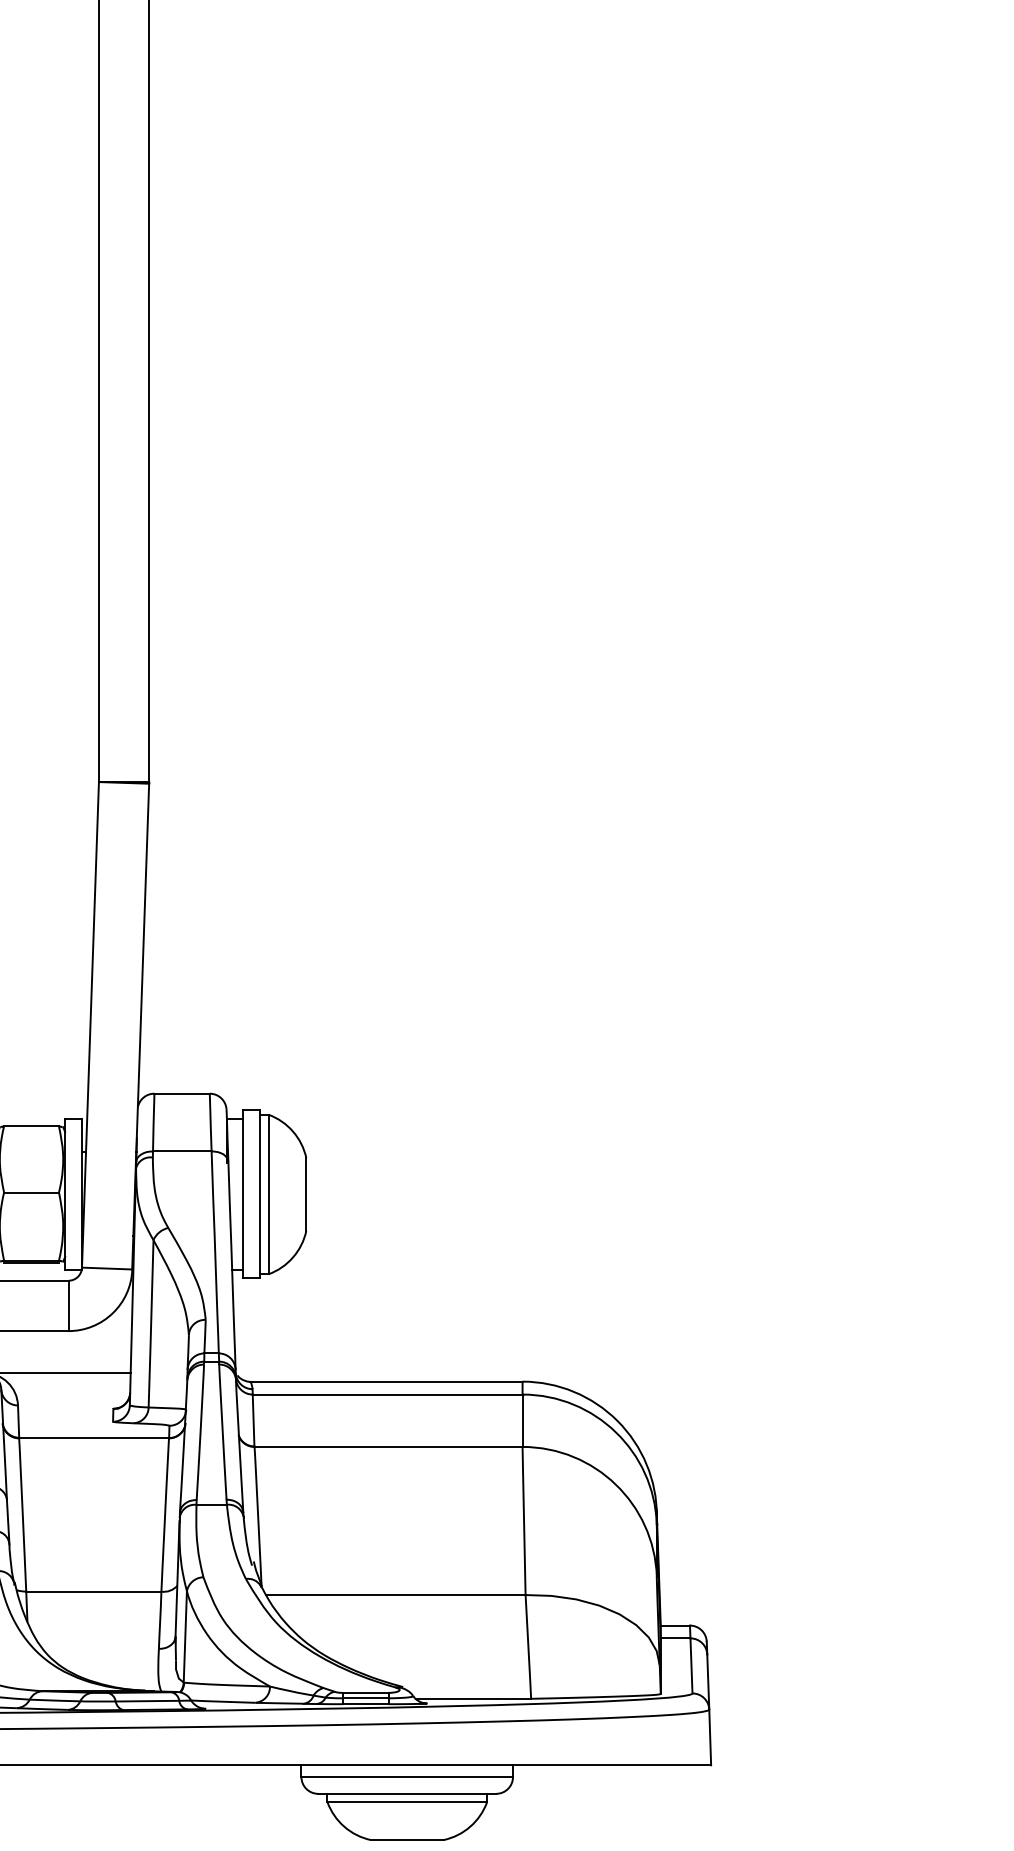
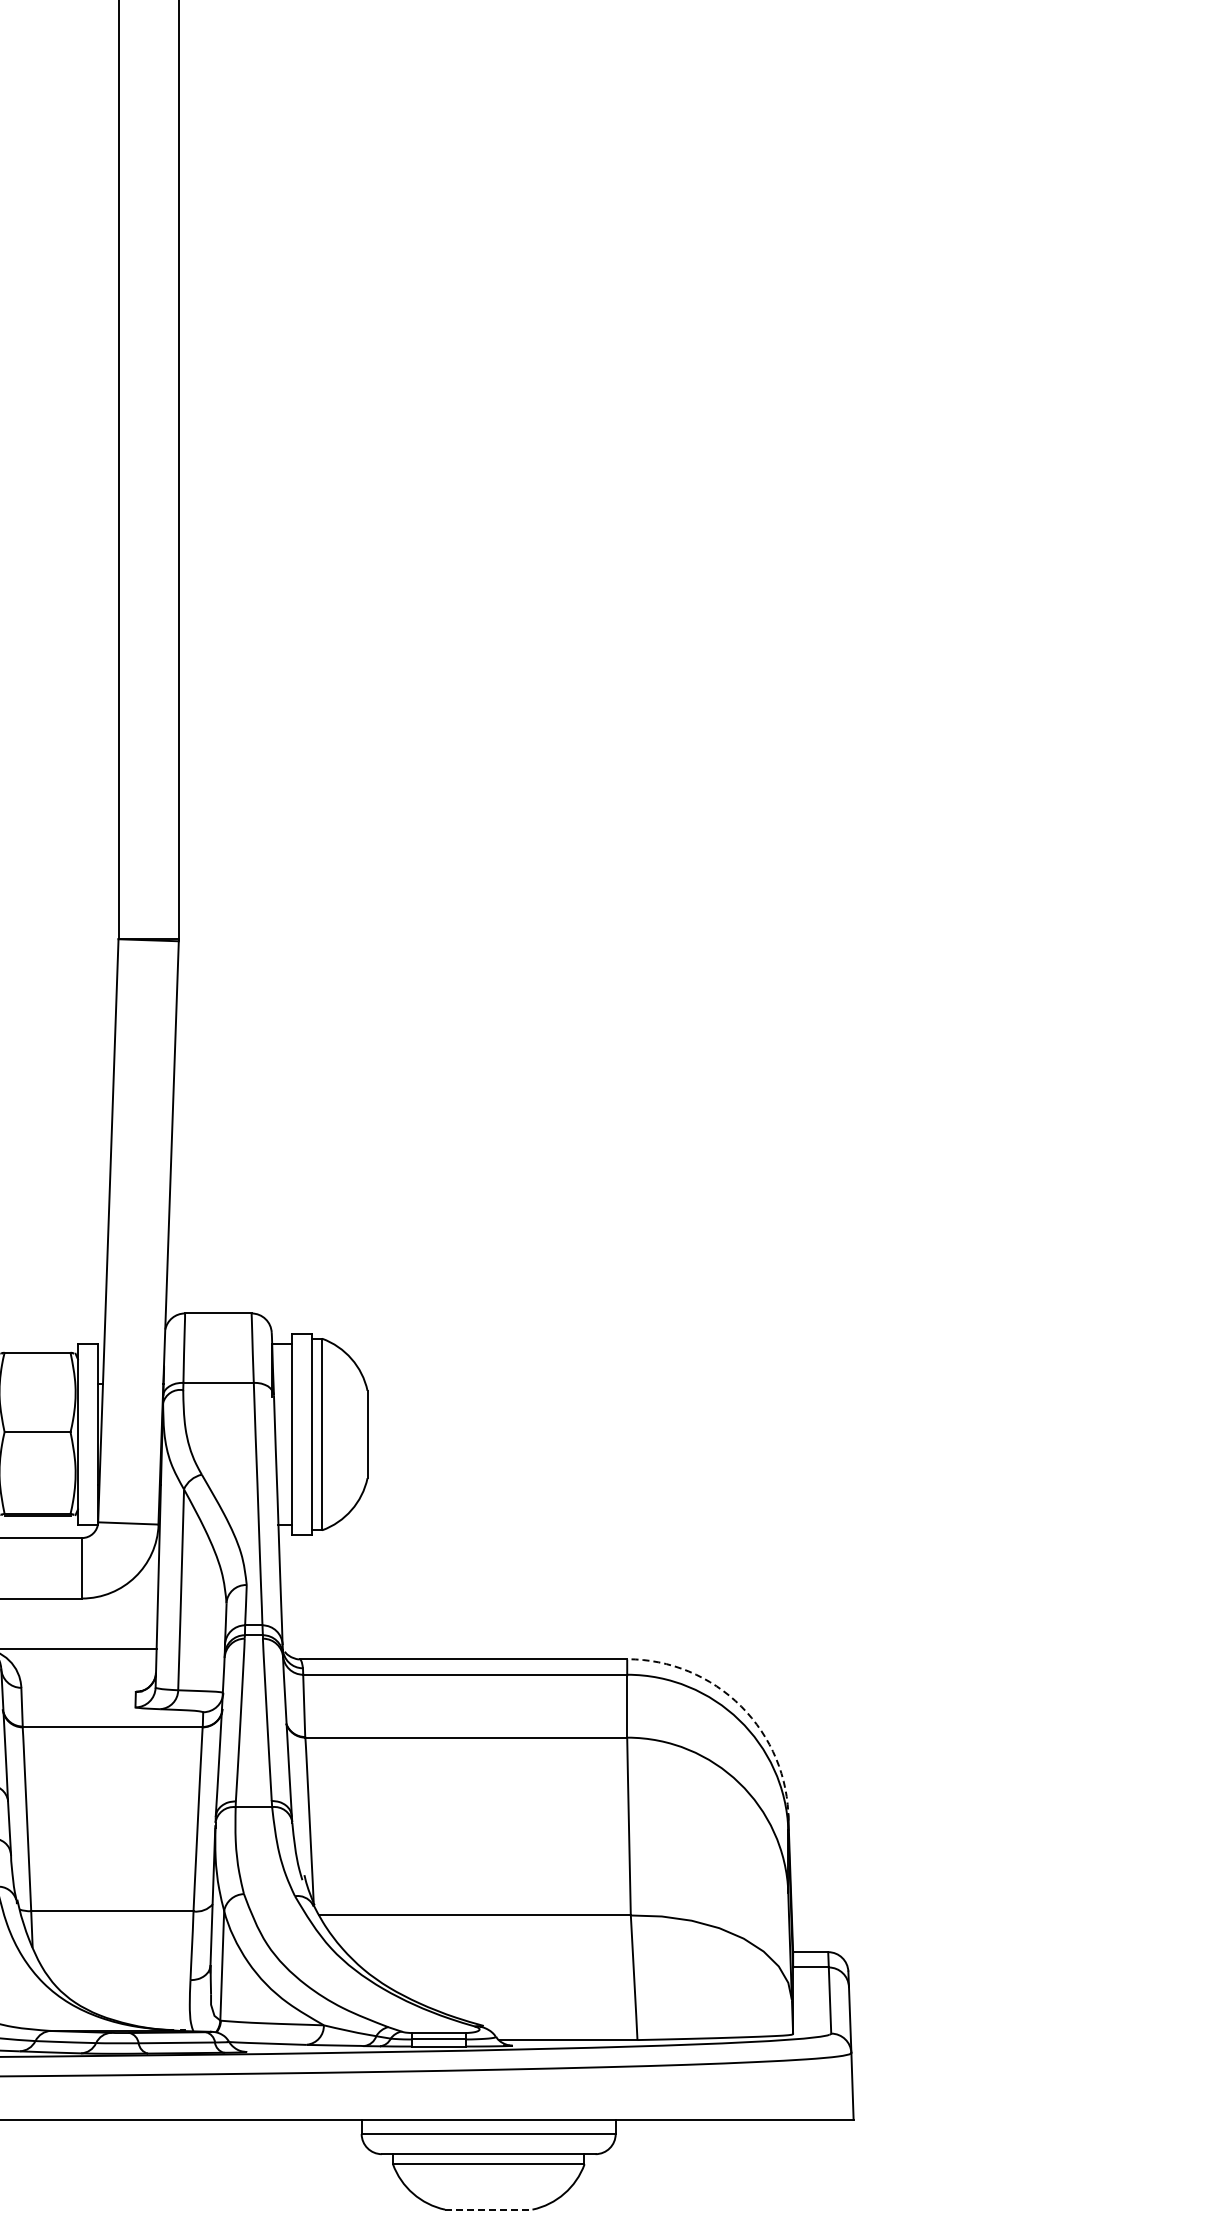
arc: (617, 1421) -> (741, 1706), solid -> dashed
line: (407, 1839) -> (488, 2209), solid -> dashed

